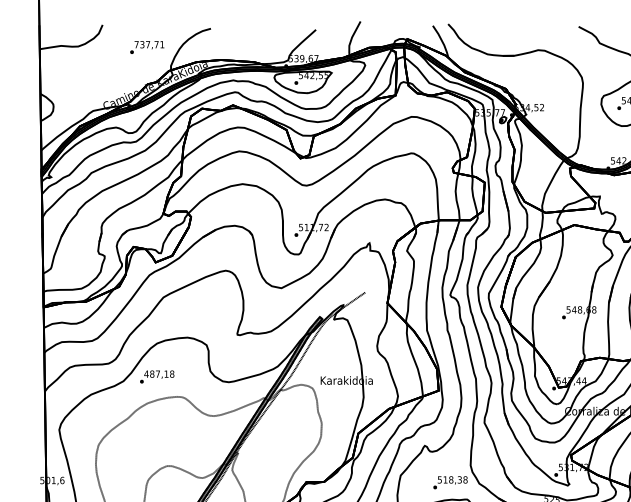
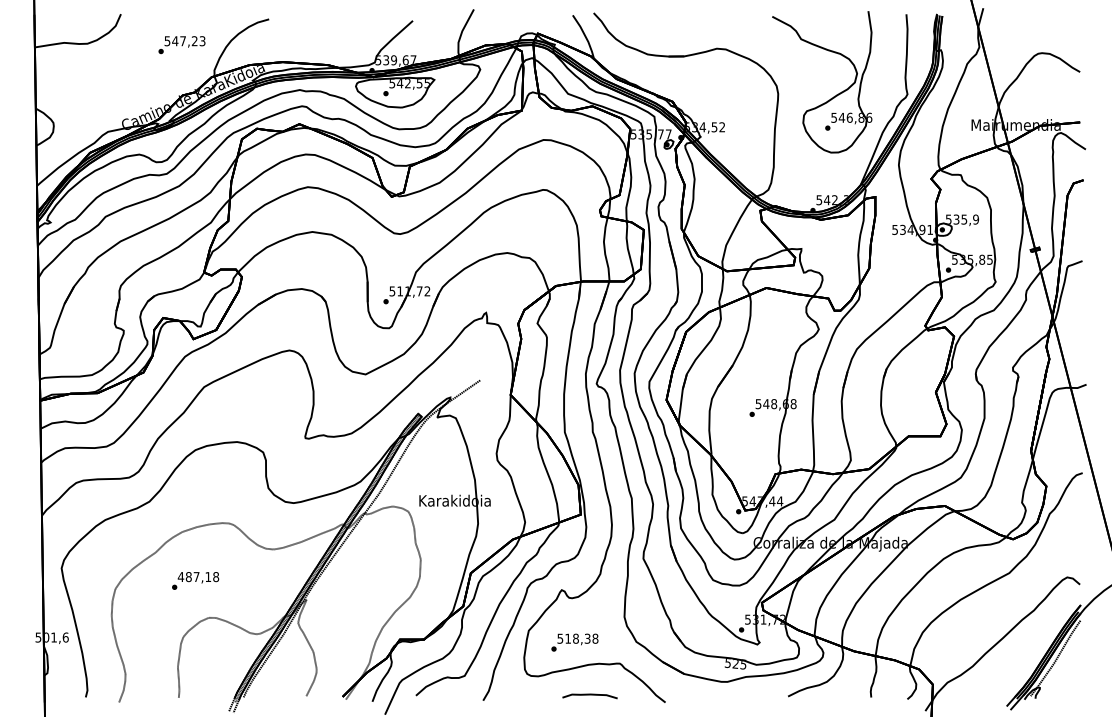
text: (149, 44) -> (184, 41), 737,71 -> 547,23
text: (157, 376) -> (195, 580), moved
text: (450, 482) -> (574, 642), moved

